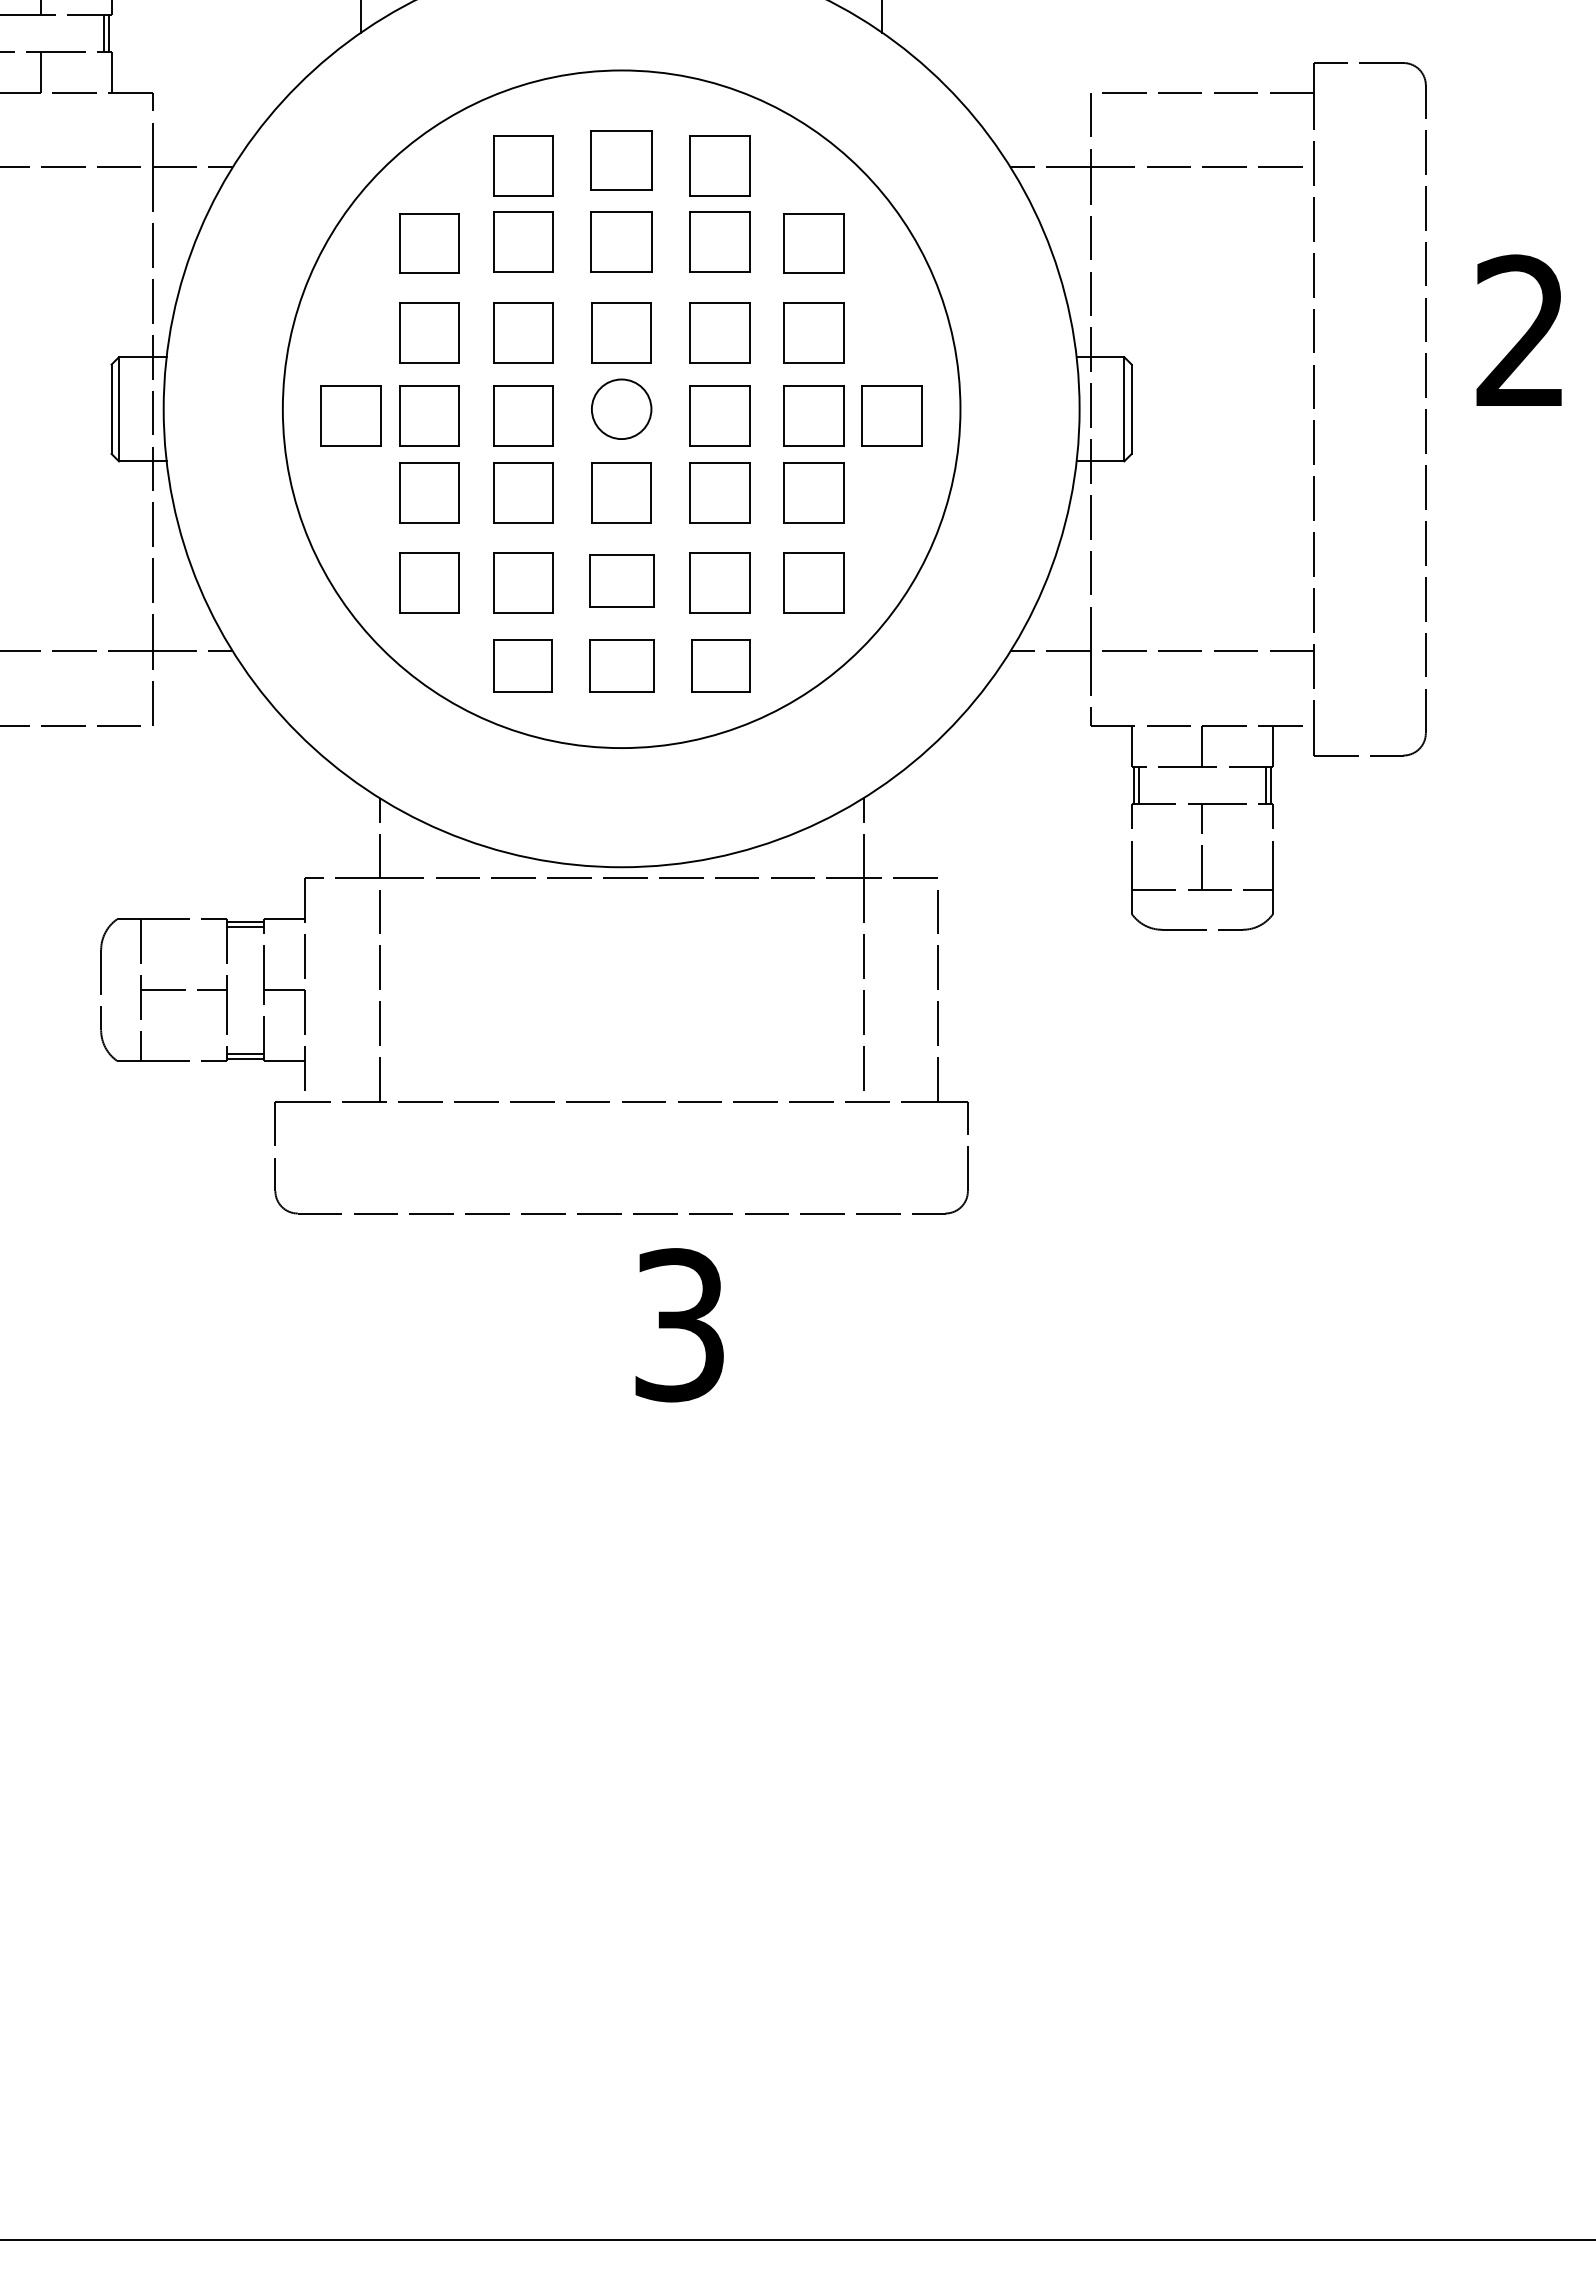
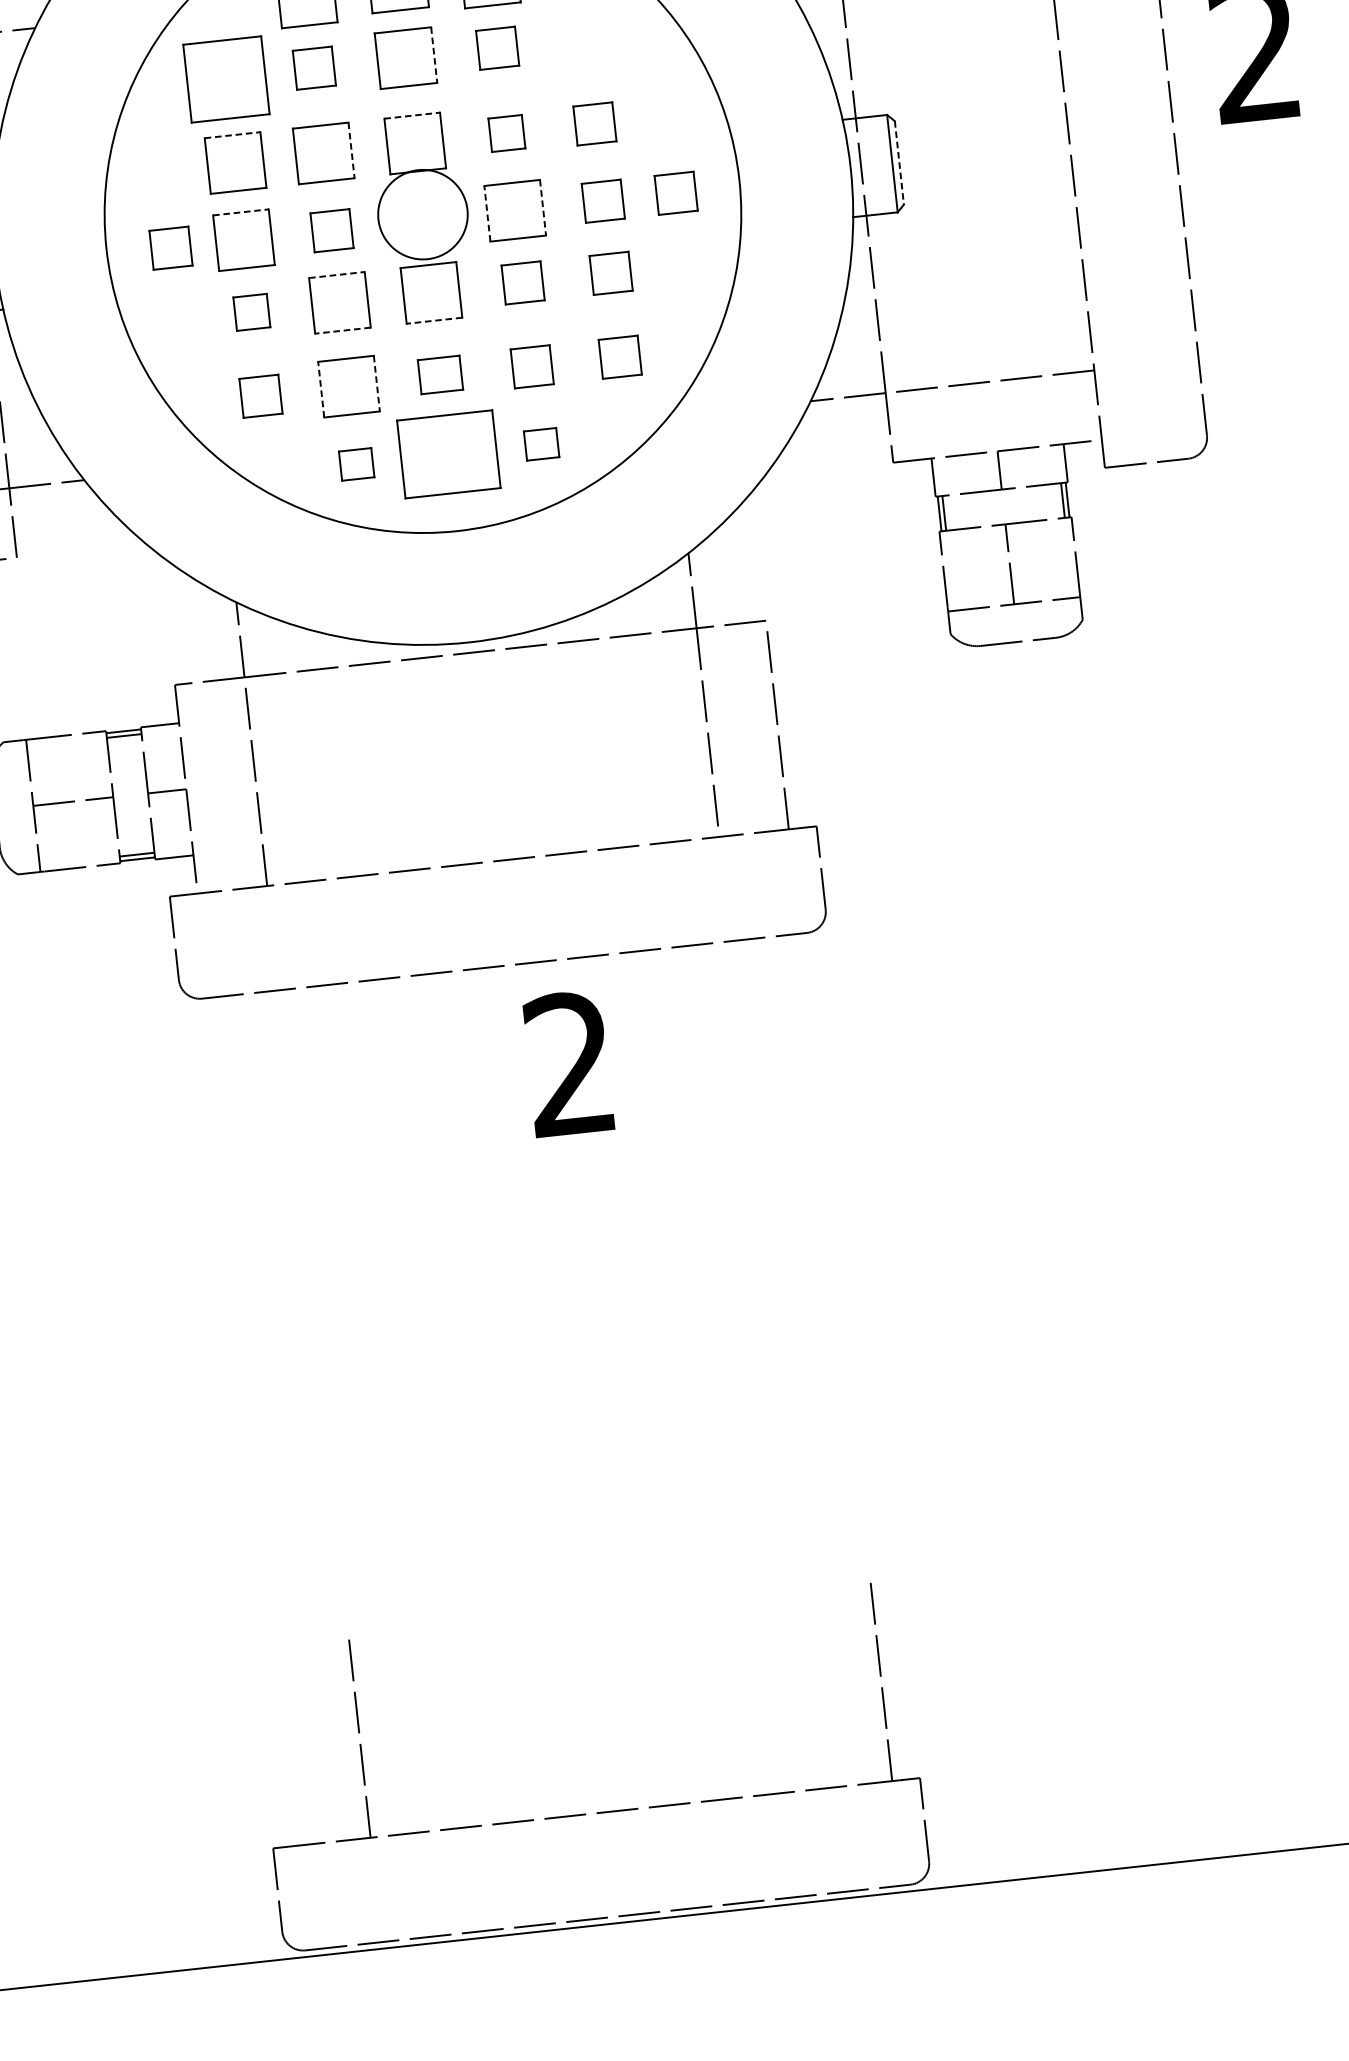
part: (523, 241) -> (314, 67), size x0.7
line: (651, 241) -> (433, 54), solid -> dashed
part: (719, 241) -> (497, 48), size x0.7
part: (429, 243) -> (226, 79), size x1.4
part: (813, 243) -> (585, 40), removed
line: (429, 303) -> (232, 135), solid -> dashed
line: (621, 303) -> (412, 115), solid -> dashed
part: (719, 332) -> (506, 133), size x0.6
part: (813, 332) -> (594, 123), size x0.7
line: (553, 333) -> (351, 150), solid -> dashed
line: (429, 385) -> (241, 211), solid -> dashed
circle: (621, 409) -> (422, 214), size x1.6
line: (1131, 409) -> (899, 163), solid -> dashed
part: (350, 415) -> (170, 247), size x0.7
part: (523, 415) -> (331, 230), size x0.7
line: (689, 415) -> (486, 213), solid -> dashed
line: (749, 415) -> (543, 207), solid -> dashed
part: (813, 415) -> (602, 201), size x0.7
part: (891, 415) -> (675, 193), size x0.7
line: (523, 463) -> (336, 275), solid -> dashed
part: (429, 492) -> (251, 311), size x0.6
part: (719, 492) -> (522, 282), size x0.7
part: (813, 492) -> (610, 272), size x0.7
line: (523, 522) -> (342, 330), solid -> dashed
line: (621, 522) -> (434, 320), solid -> dashed
part: (621, 580) -> (440, 374), size x0.7
part: (429, 582) -> (261, 395), size x0.7
line: (493, 582) -> (320, 389), solid -> dashed
line: (553, 582) -> (376, 383), solid -> dashed
part: (719, 582) -> (531, 366), size x0.7
part: (813, 582) -> (619, 356), size x0.7
part: (522, 665) -> (356, 464), size x0.6
part: (621, 665) -> (448, 453), size x1.6
part: (720, 665) -> (541, 443), size x0.6
text: (679, 1325) -> (569, 1064), 3 -> 2
part: (622, 2120) -> (597, 1812), added

